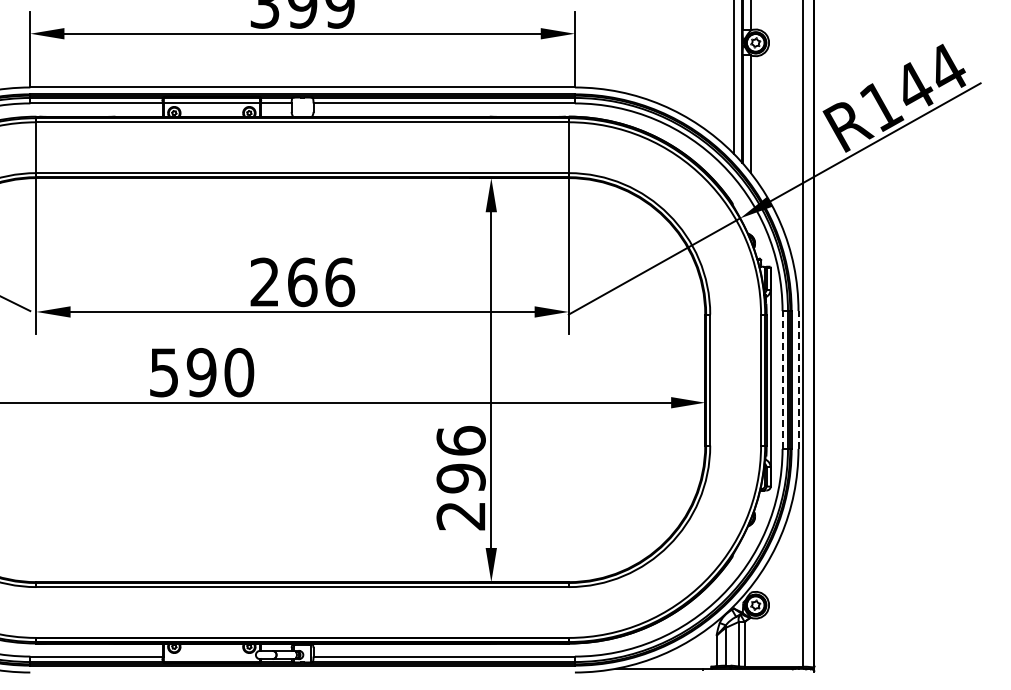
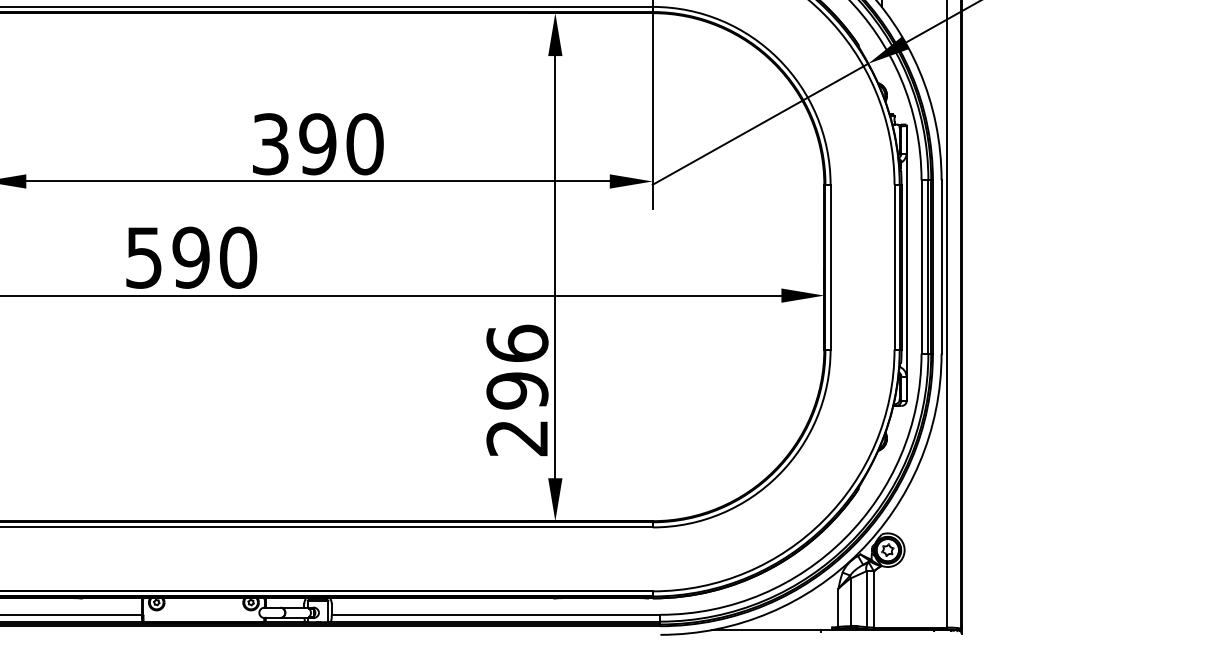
text: (302, 282) -> (317, 144), 266 -> 390
line: (782, 380) -> (921, 267), dashed -> solid
line: (798, 380) -> (941, 267), dashed -> solid

